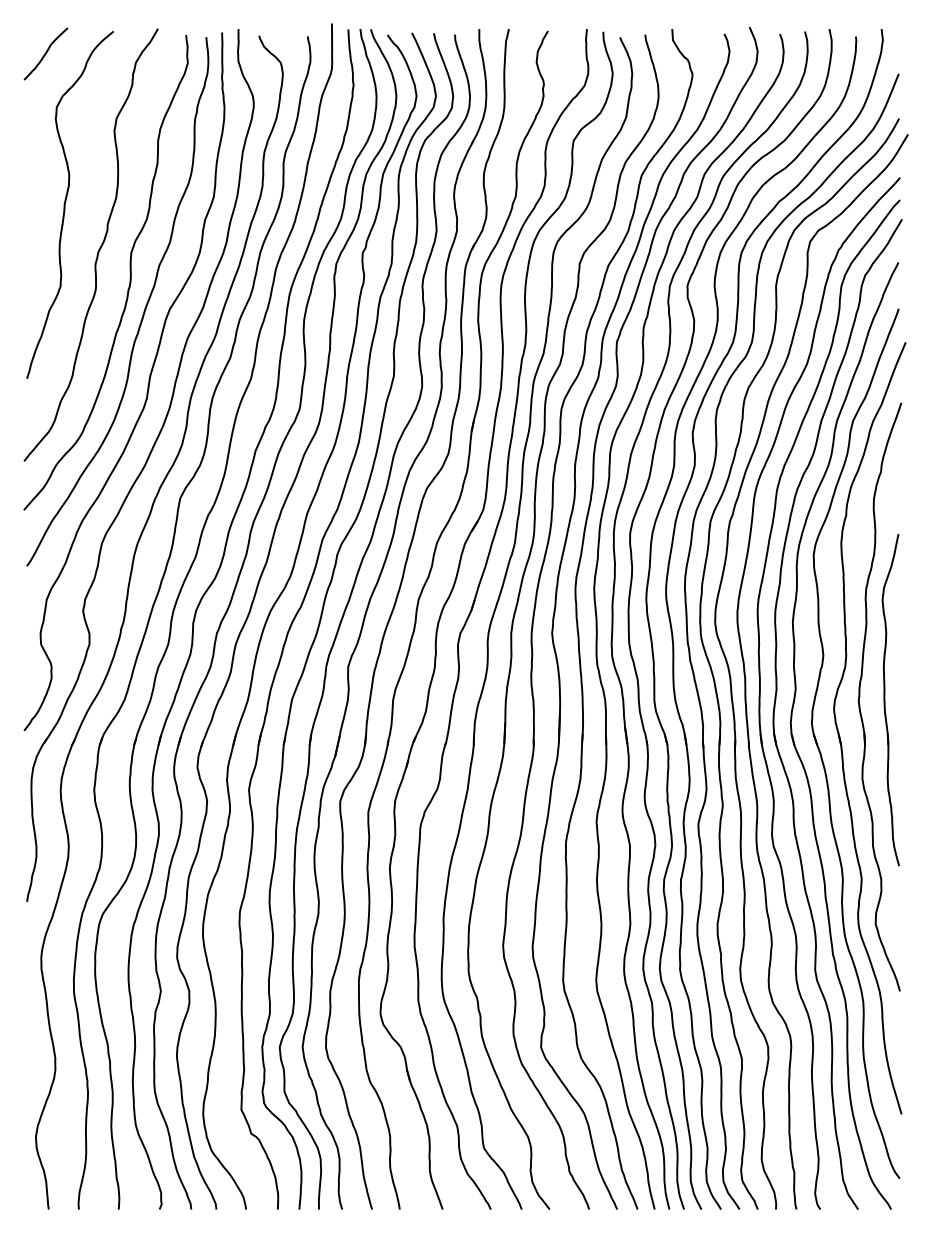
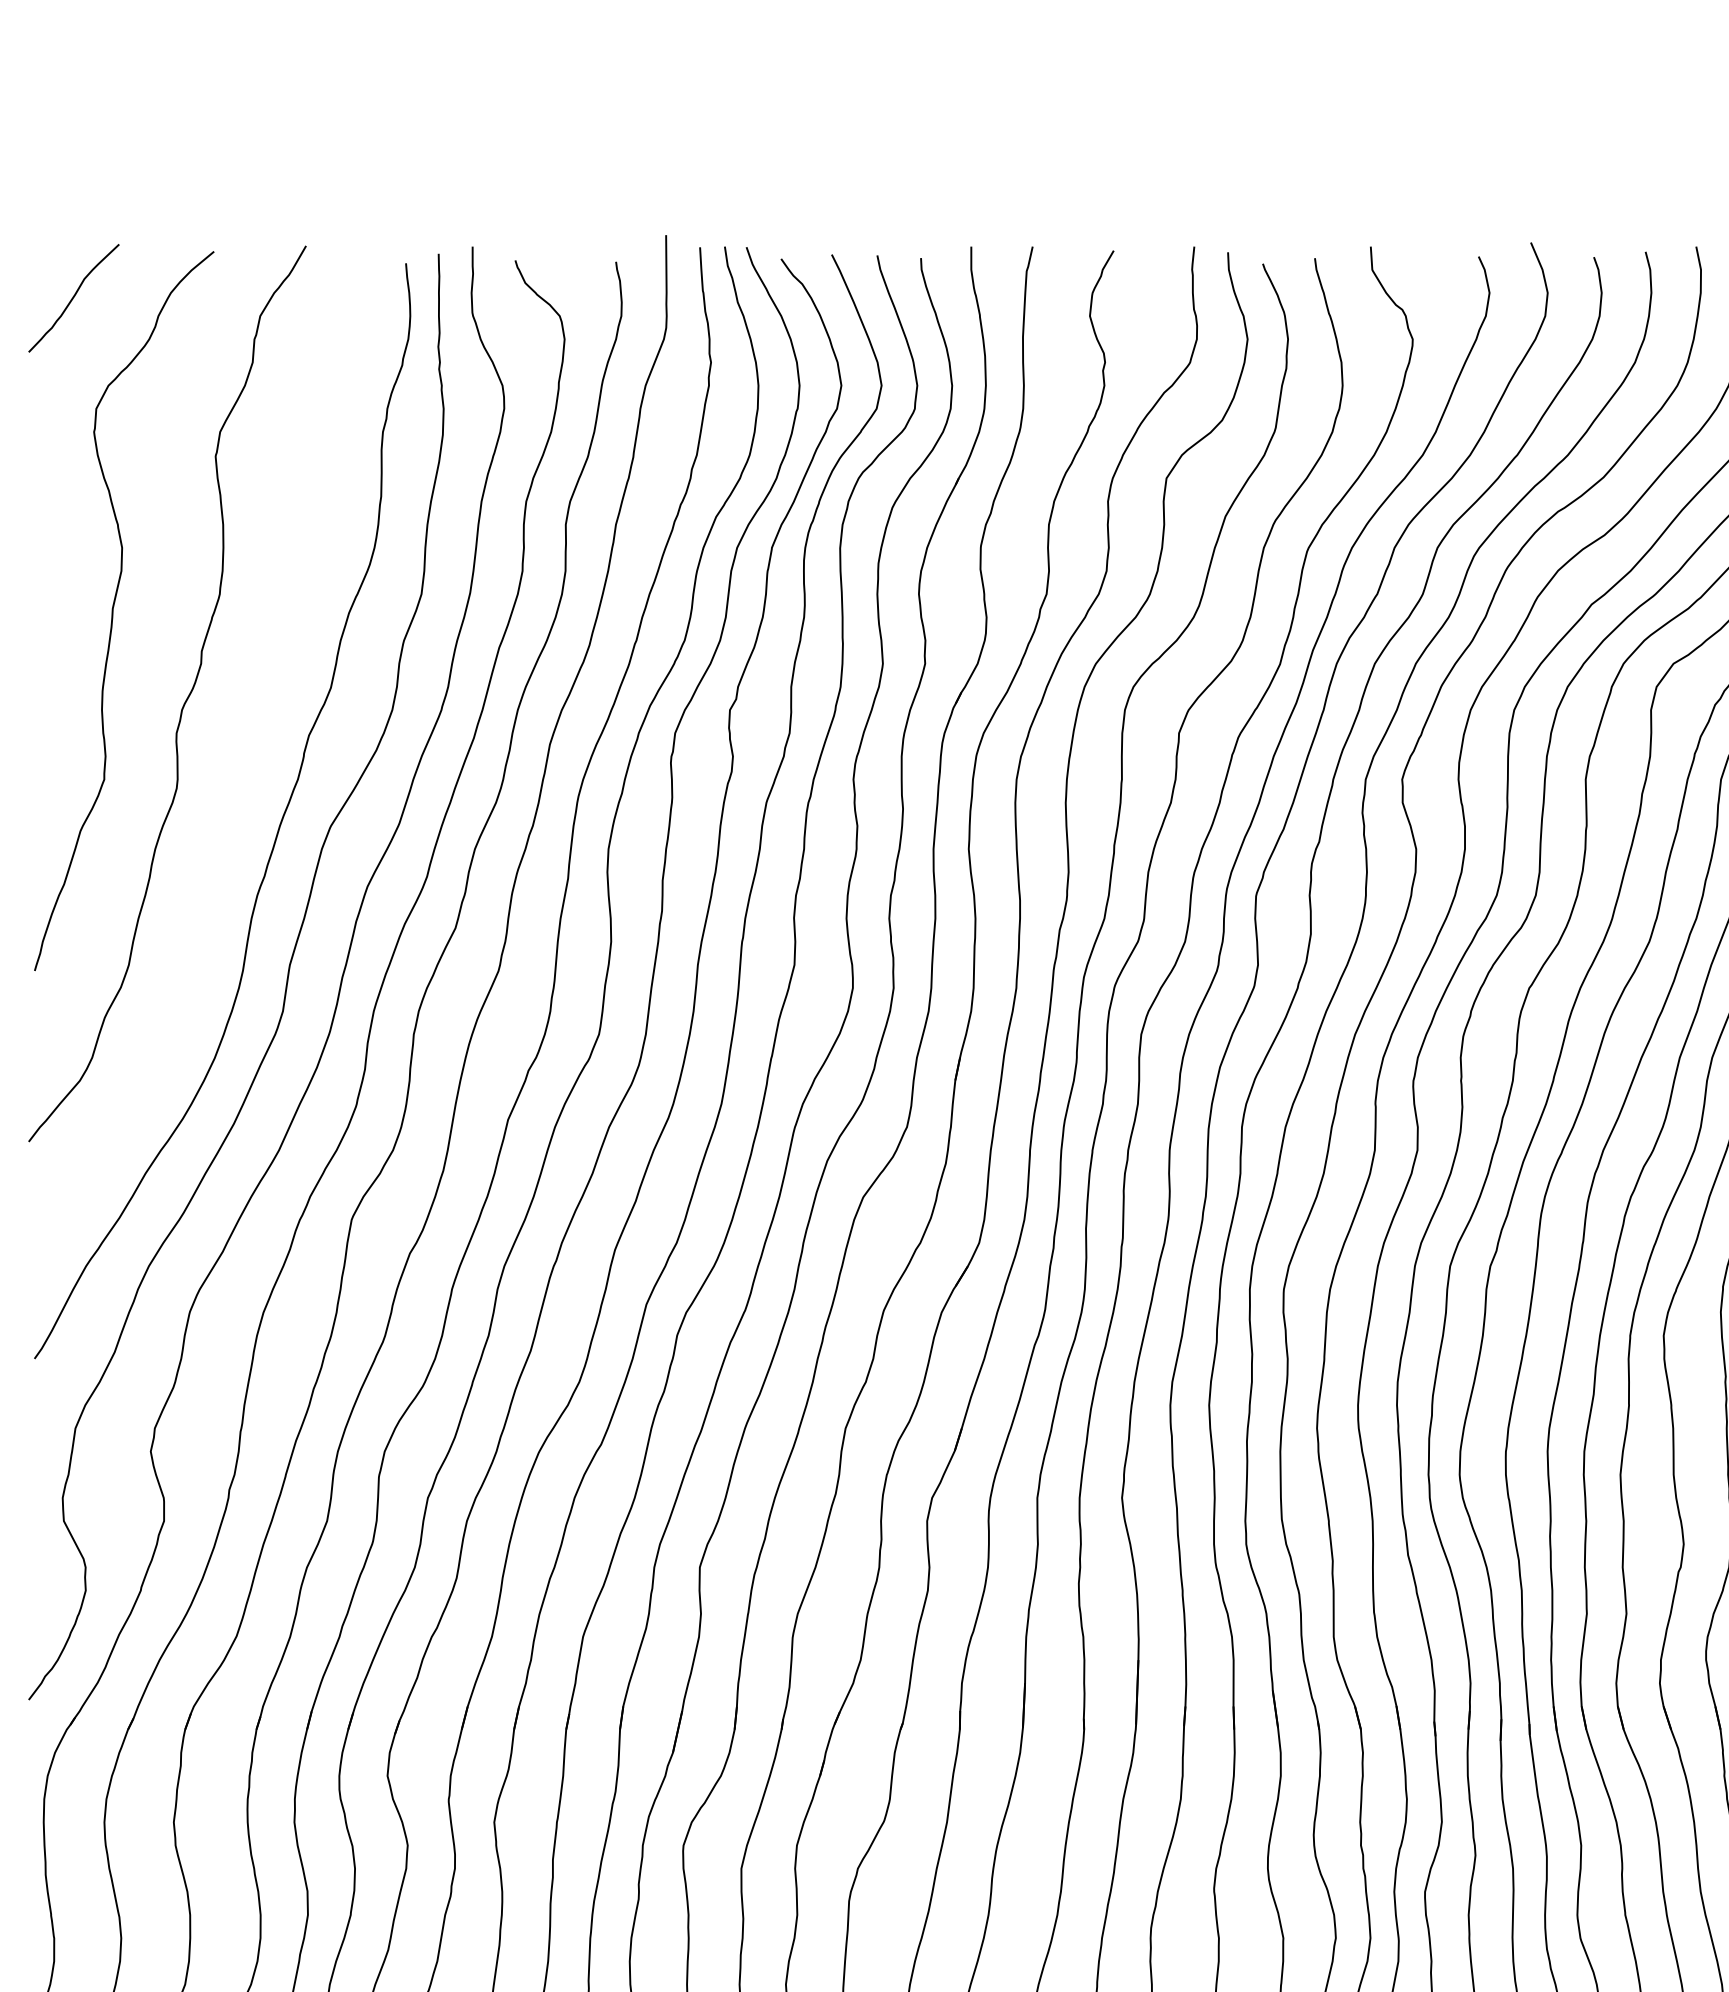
curve: (129, 272) -> (246, 750), removed

